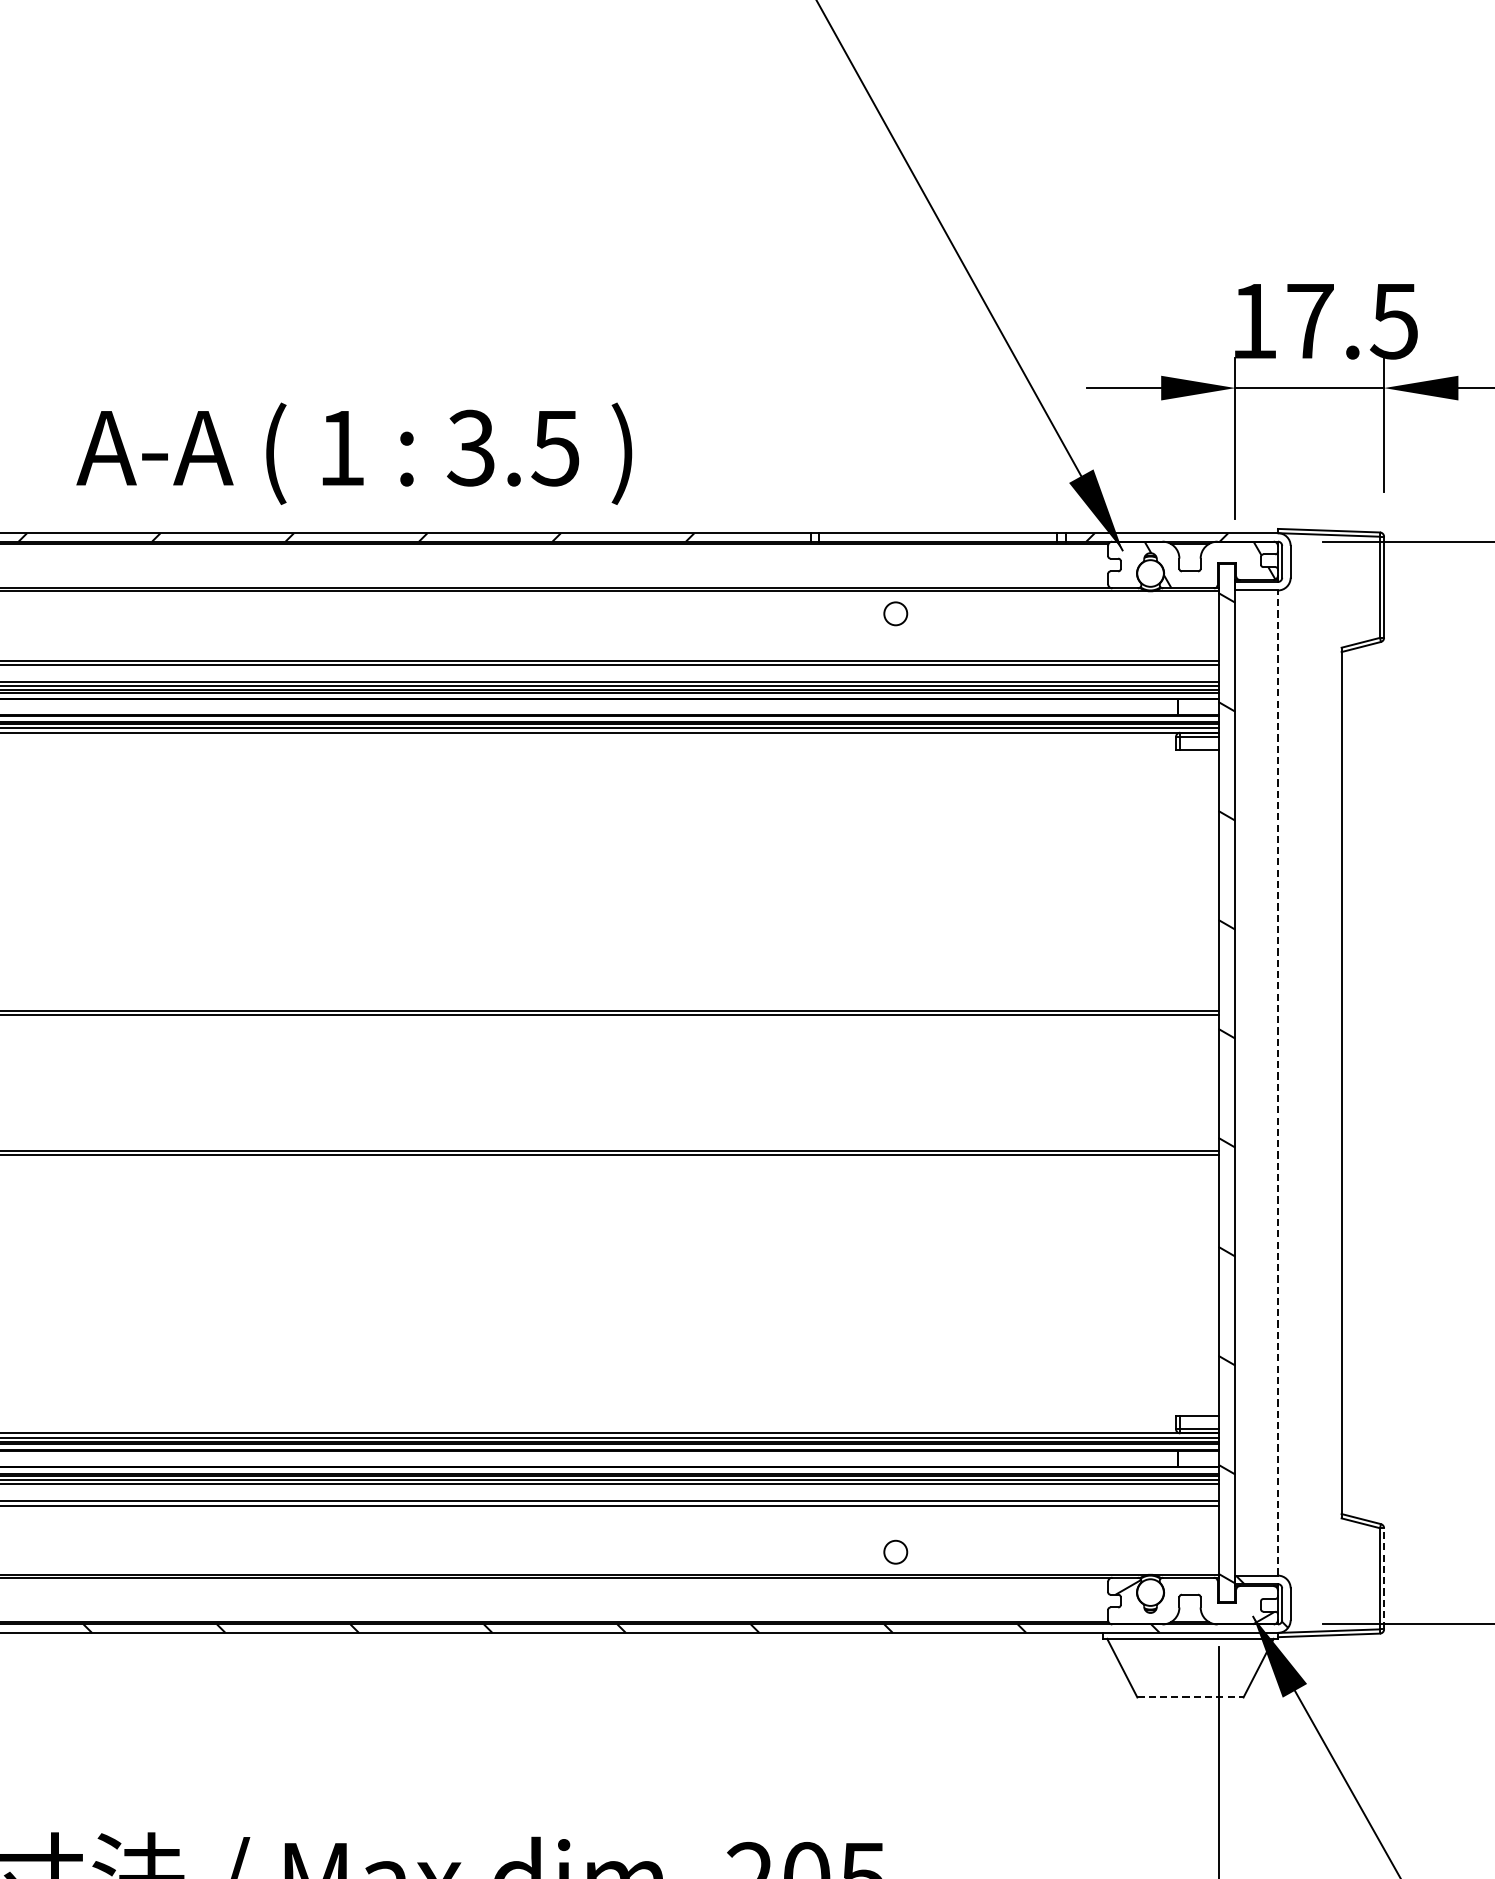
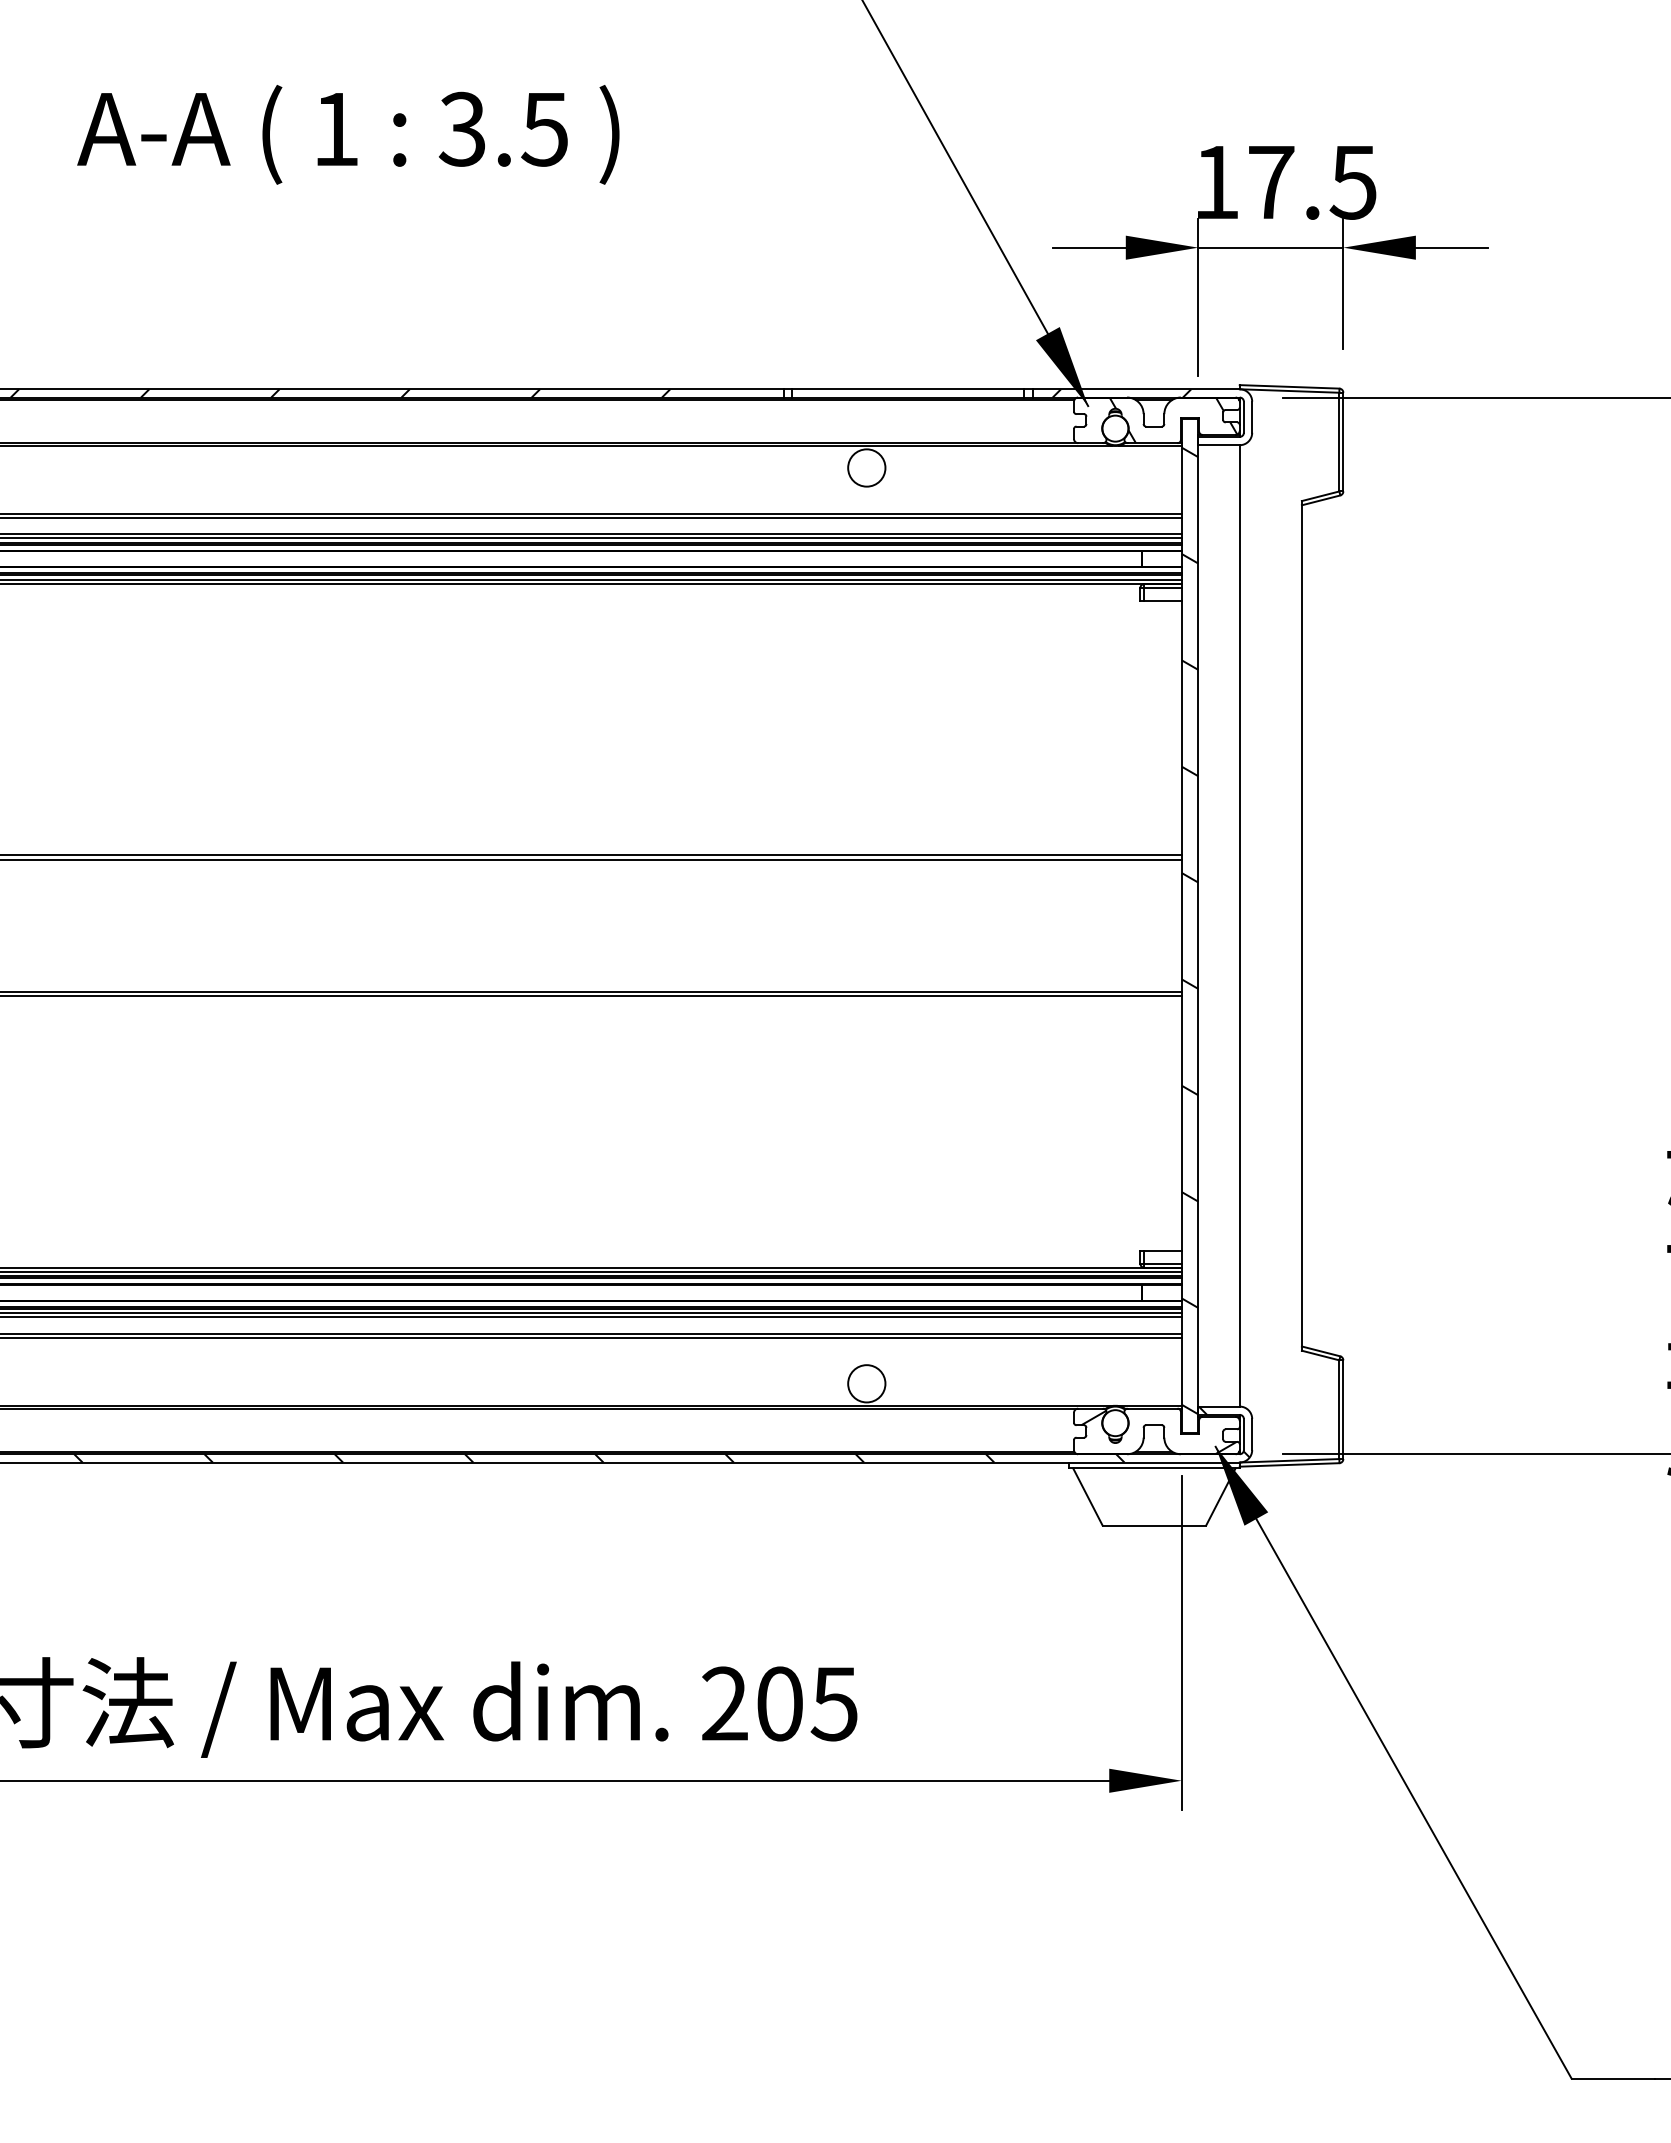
text: (354, 453) -> (348, 134), moved
circle: (895, 613) -> (866, 467), size x1.67
line: (1277, 1082) -> (1239, 925), dashed -> solid
circle: (895, 1551) -> (866, 1383), size x1.67
line: (1384, 1578) -> (1343, 1409), dashed -> solid
line: (1190, 1697) -> (1154, 1525), dashed -> solid

